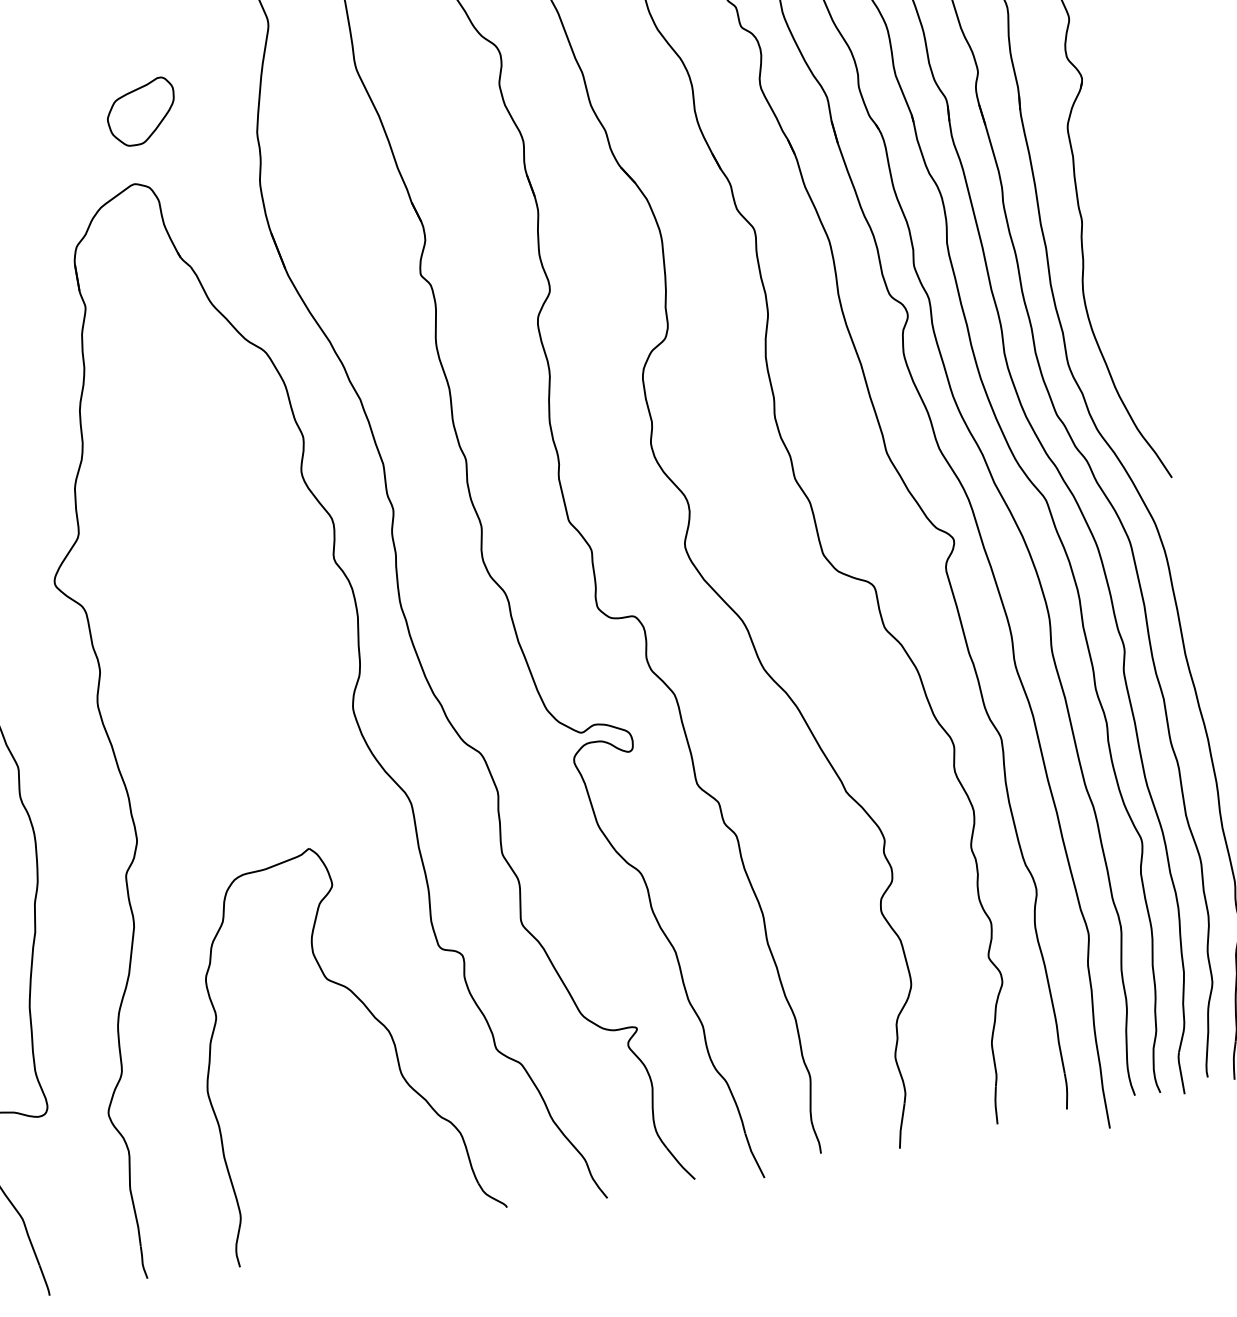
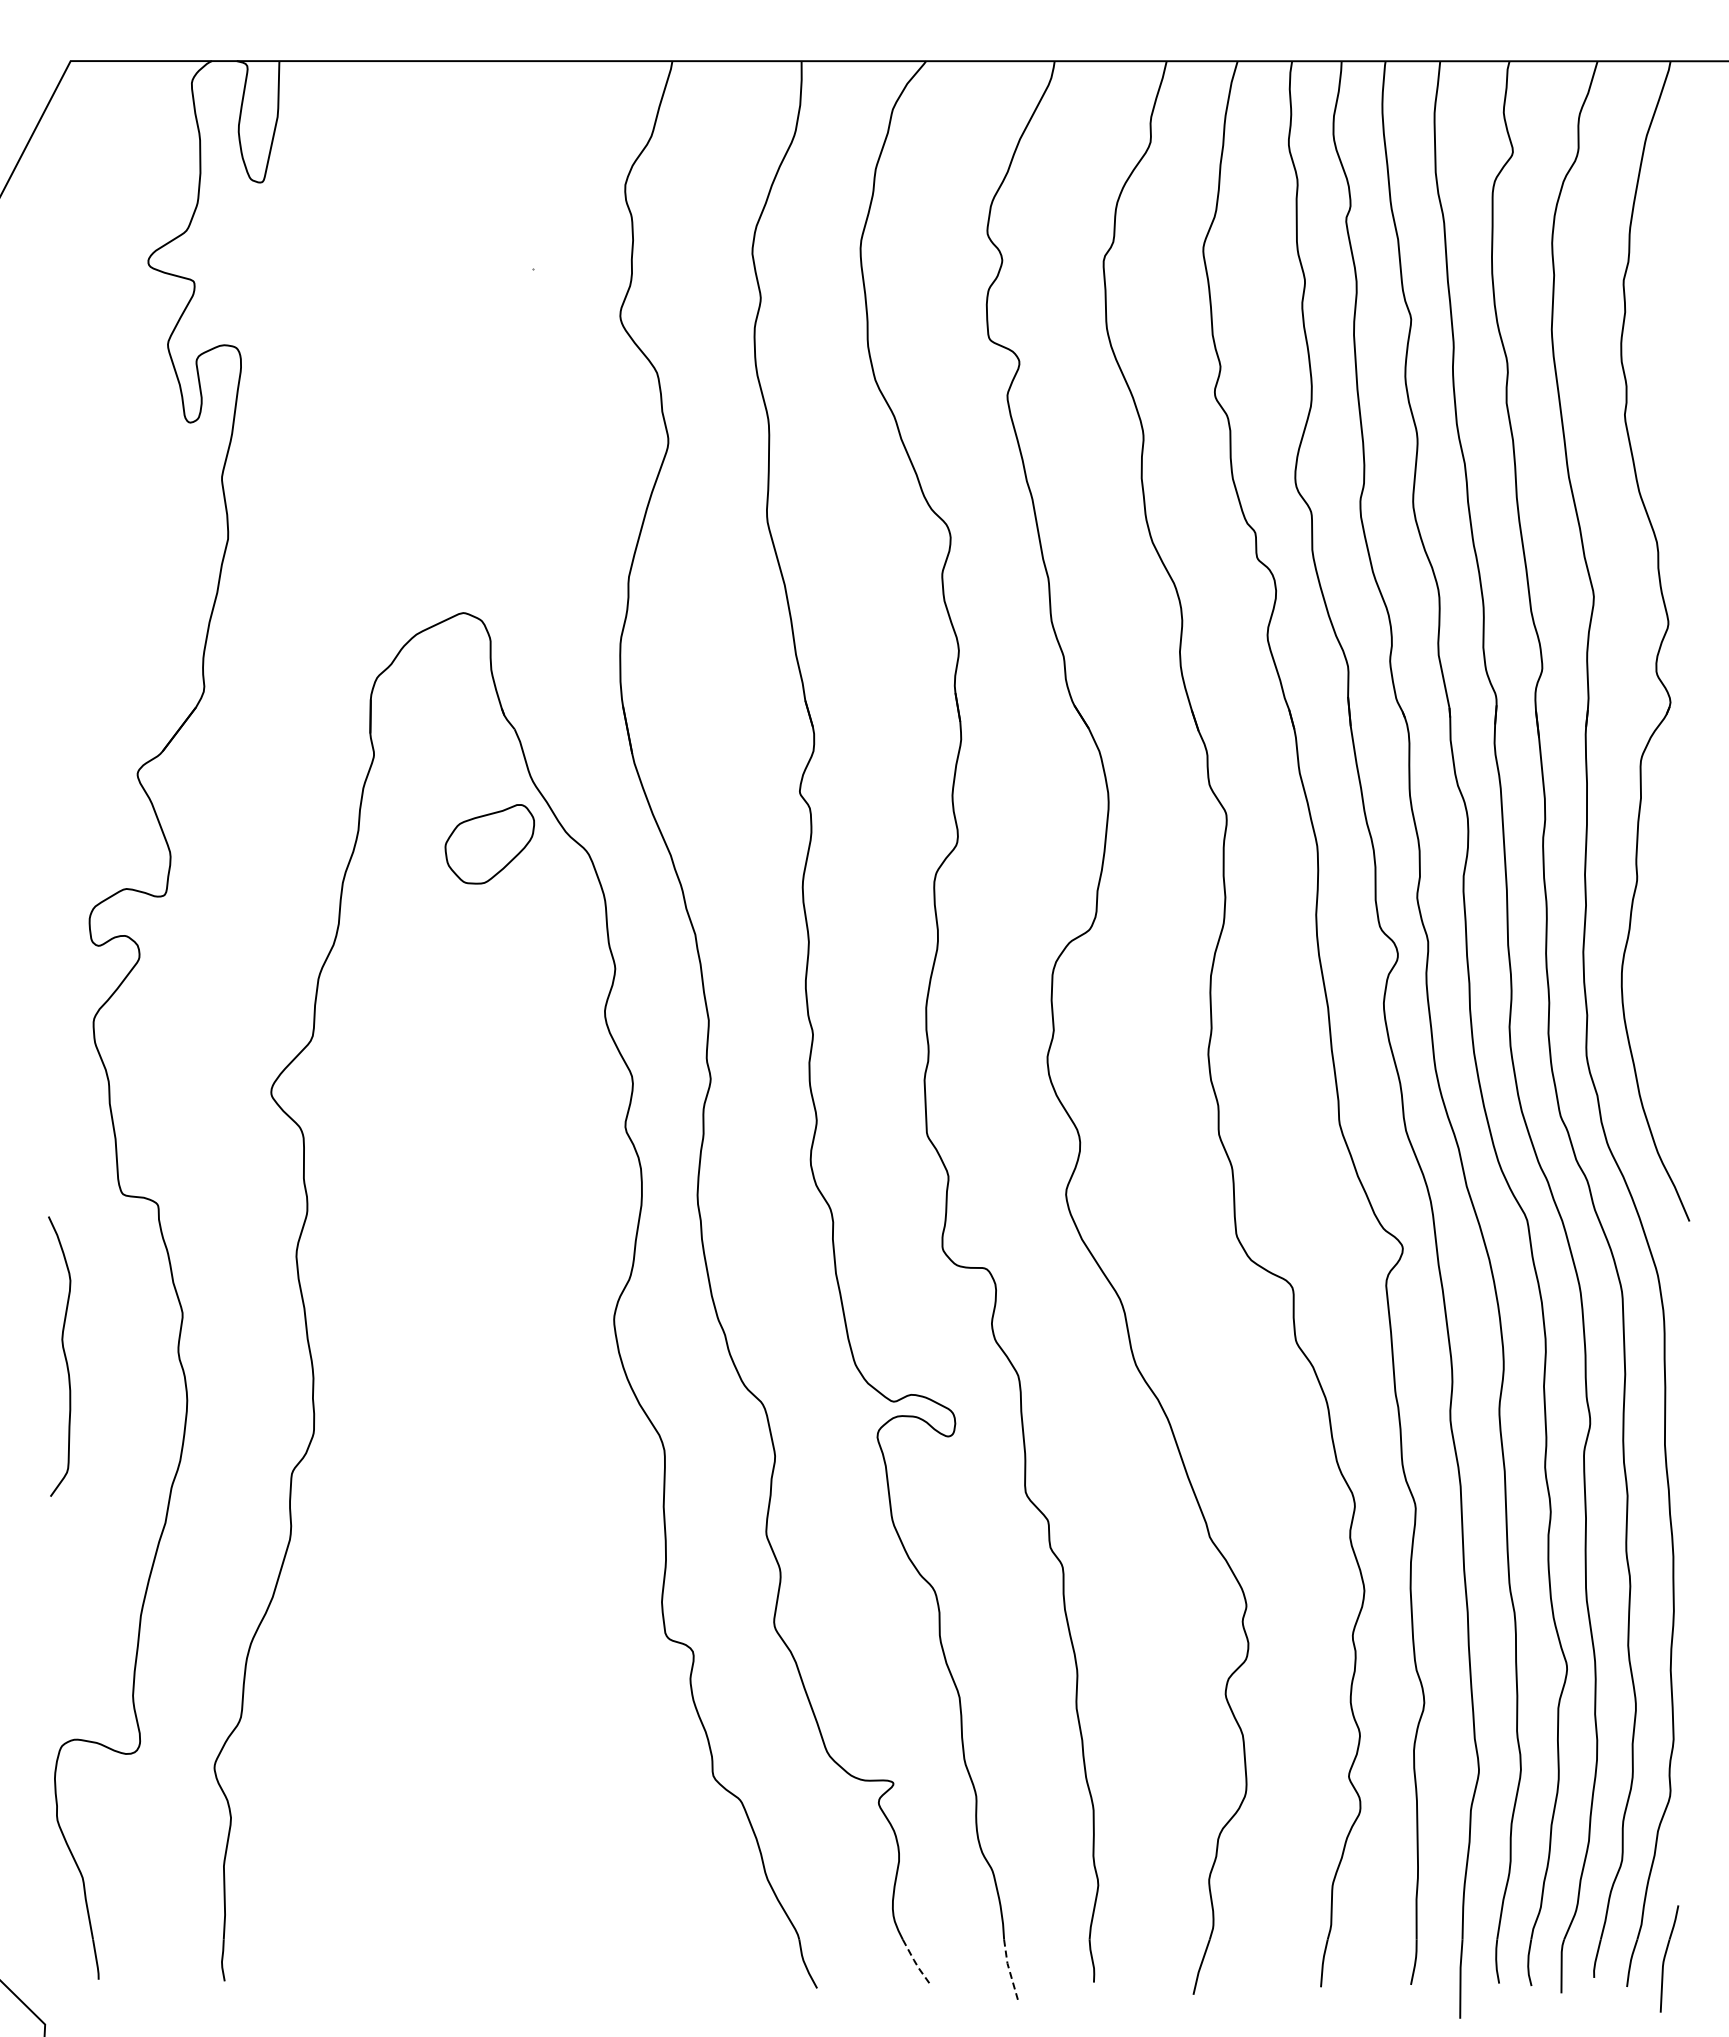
part: (141, 112) -> (489, 844), moved
part: (371, 1014) -> (565, 1704), removed
line: (753, 1155) -> (1009, 1969), solid -> dashed
line: (680, 1164) -> (915, 1963), solid -> dashed

